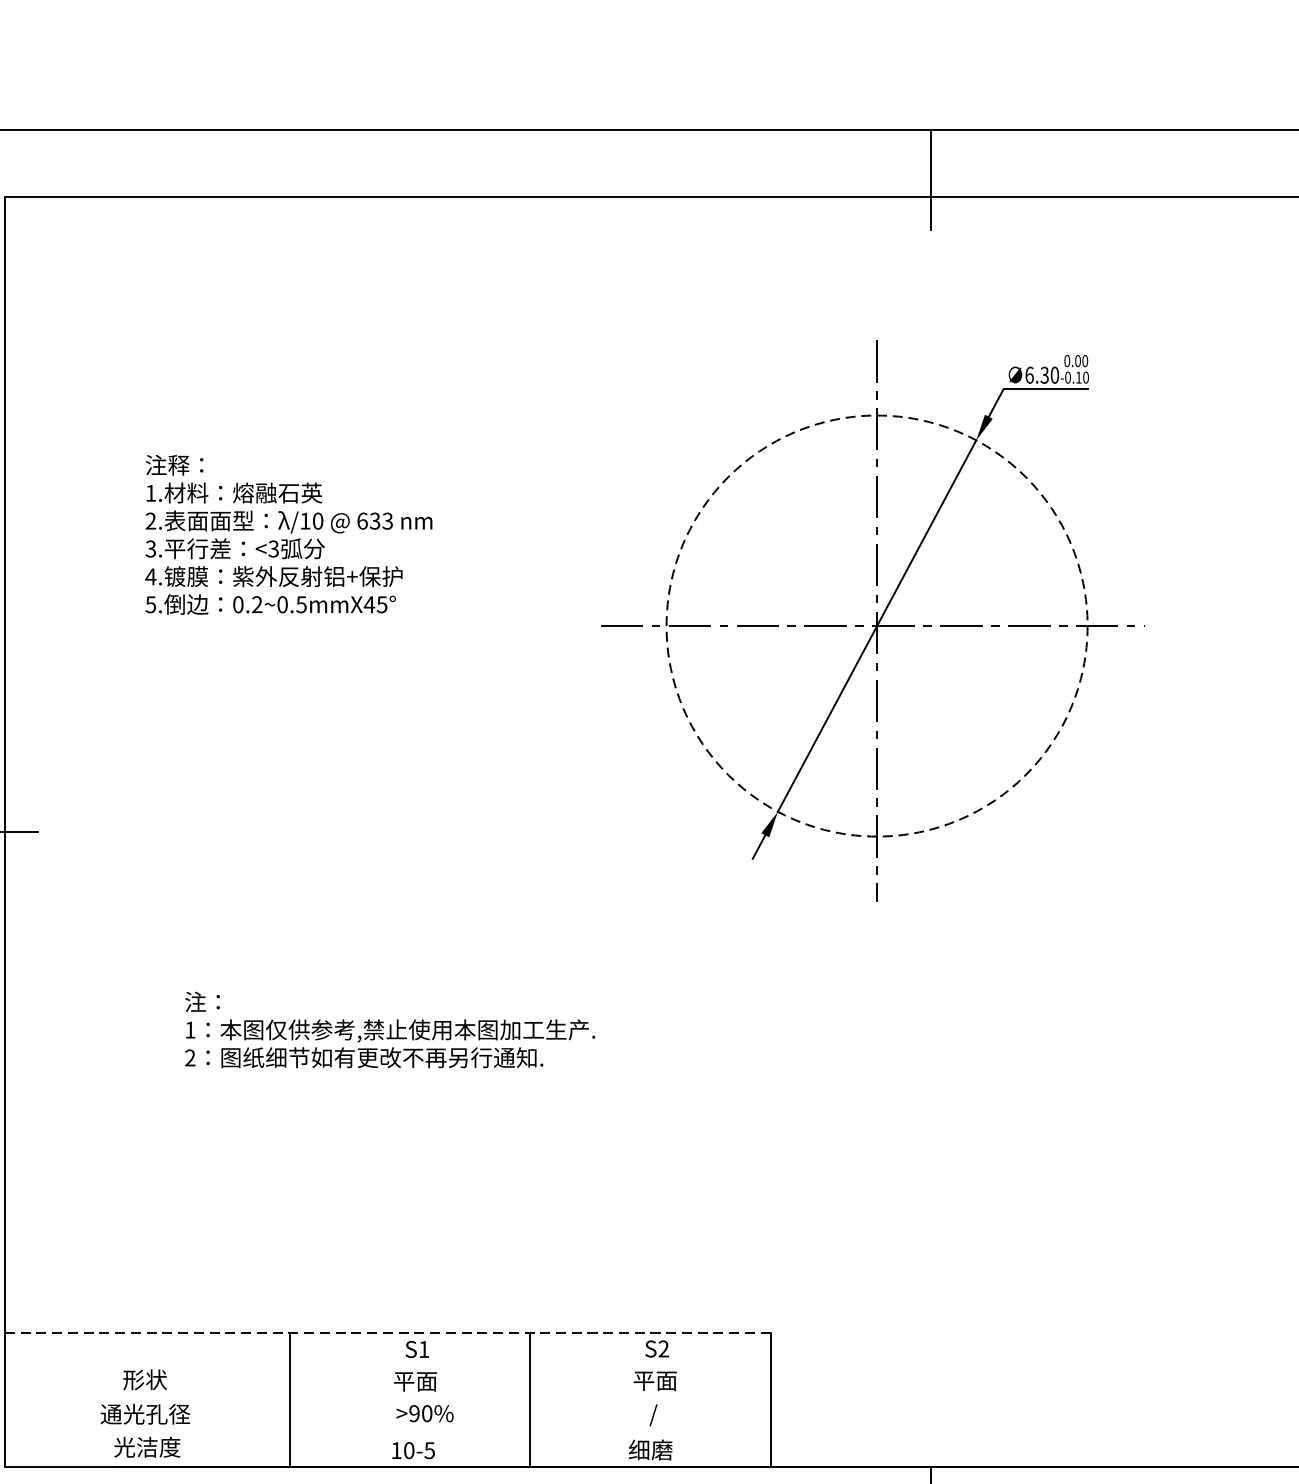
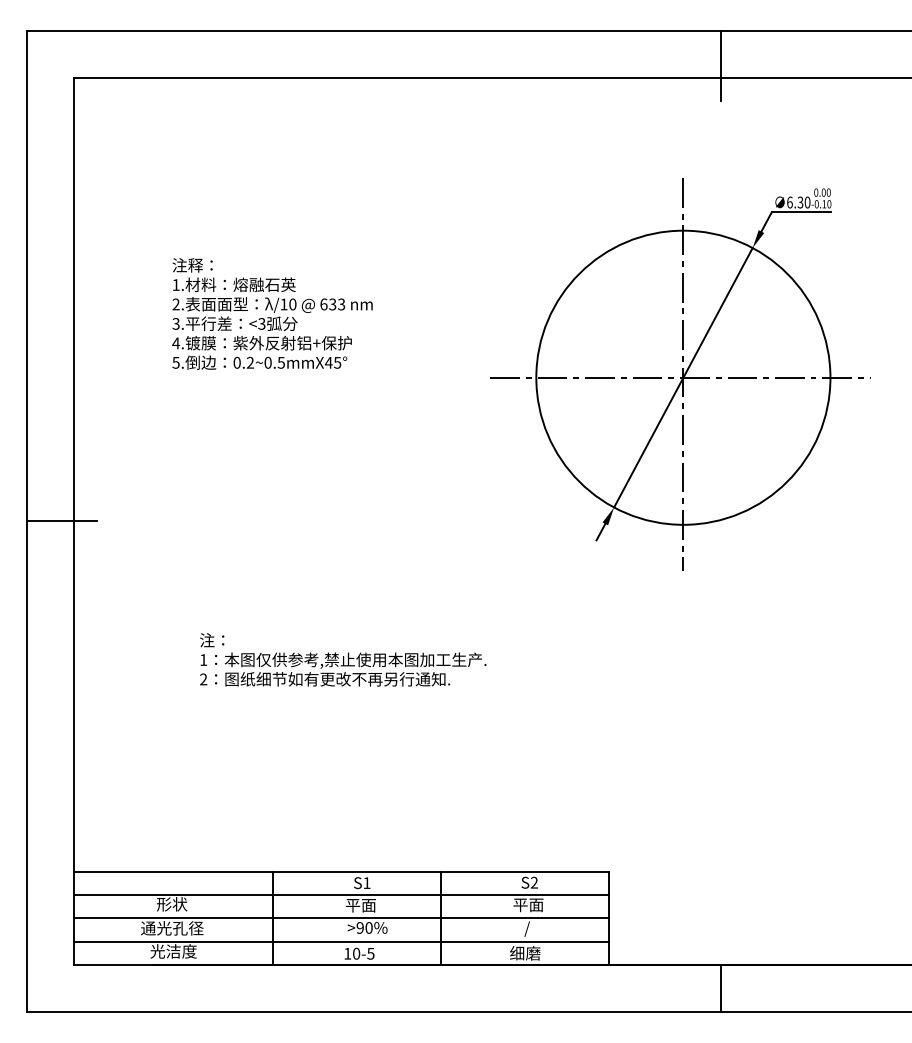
circle: (877, 625) -> (683, 377), dashed -> solid
line: (387, 1332) -> (341, 871), dashed -> solid
line: (387, 1365) -> (341, 894), added
line: (387, 1400) -> (341, 918), added
line: (387, 1433) -> (341, 941), added

